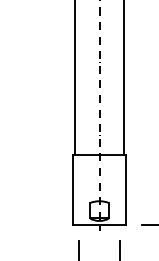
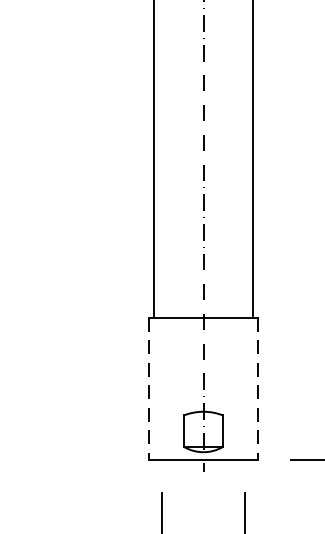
line: (72, 189) -> (148, 387), solid -> dashed
line: (126, 189) -> (258, 387), solid -> dashed

